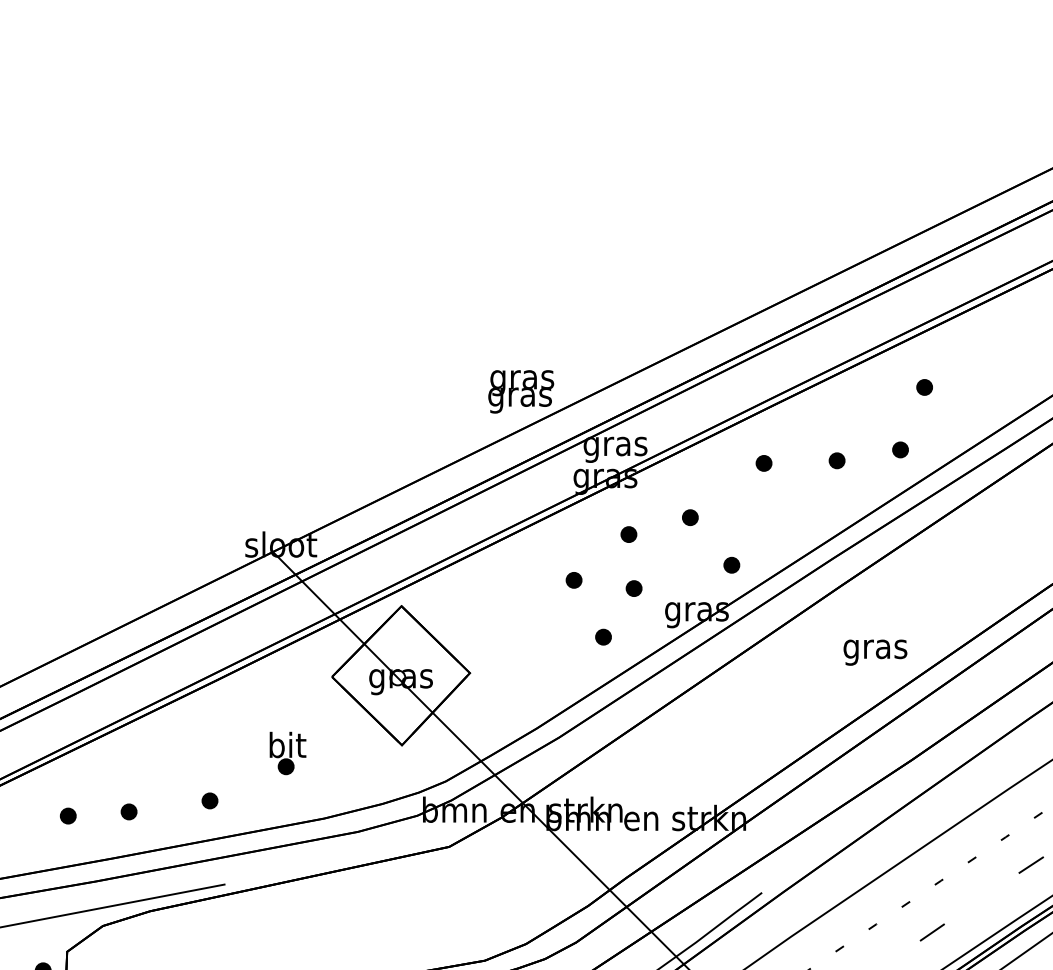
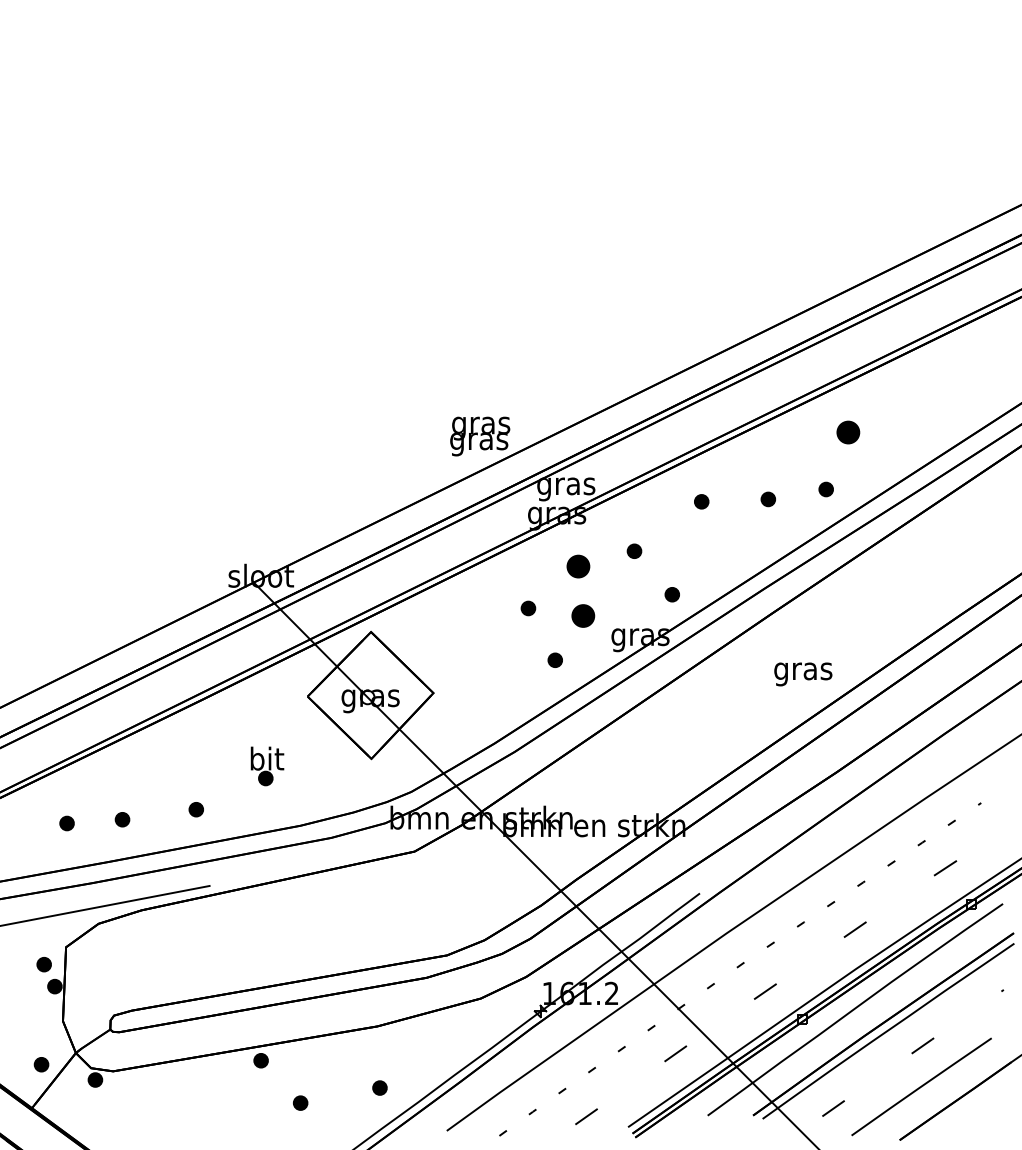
part: (923, 387) -> (847, 432), size x1.6
part: (628, 534) -> (578, 566), size x1.6
part: (633, 588) -> (582, 615), size x1.6

